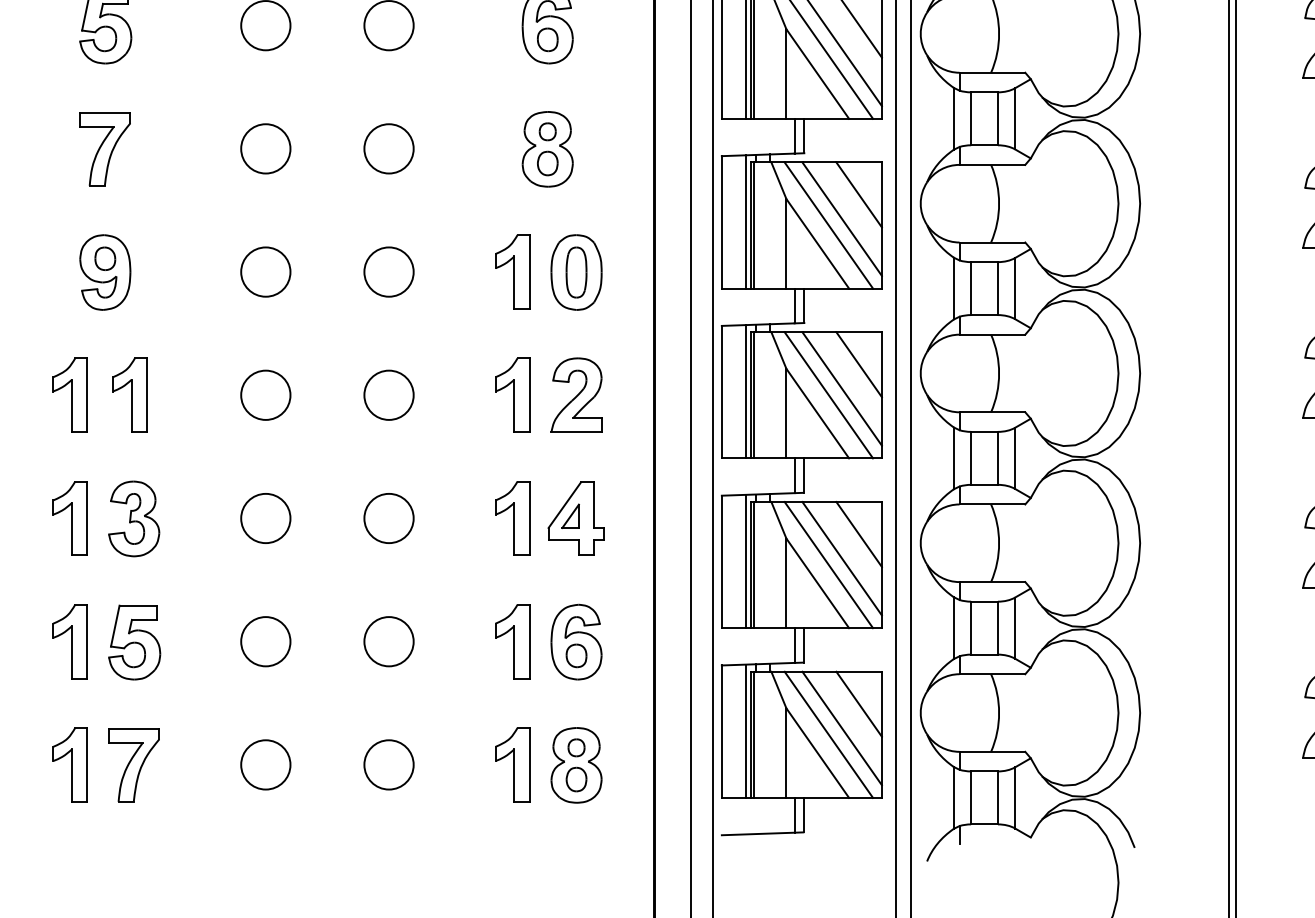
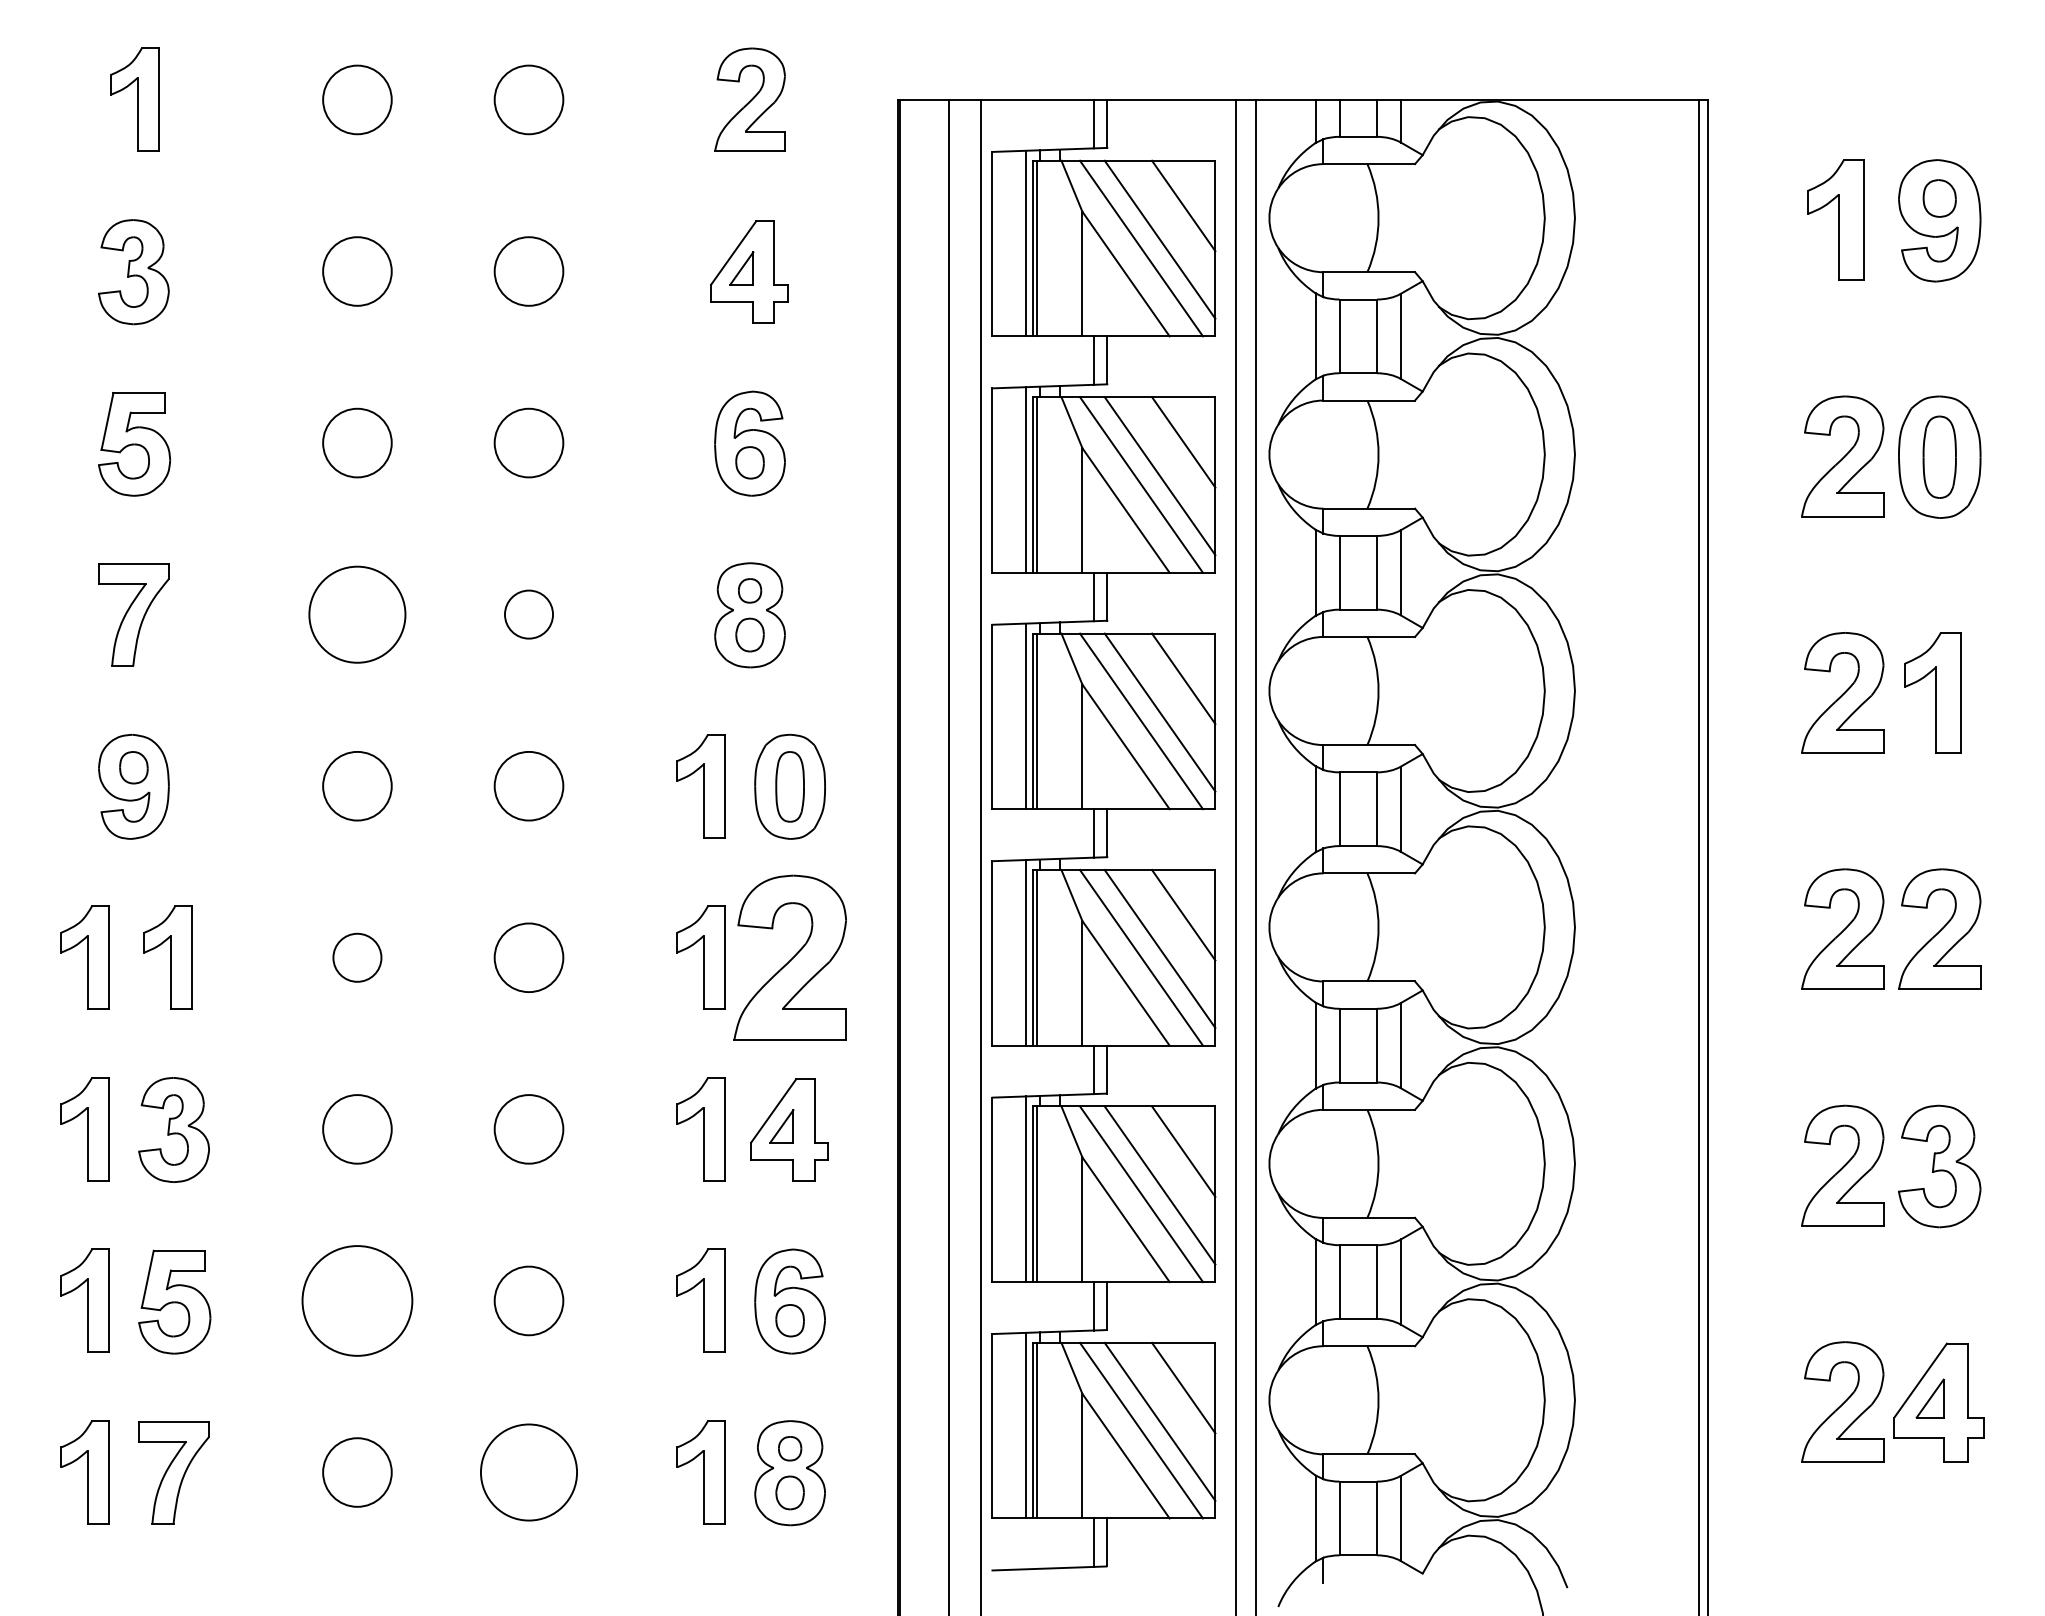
circle: (265, 148) -> (357, 614), size x1.4
circle: (388, 148) -> (528, 614), size x0.7
circle: (265, 395) -> (357, 957), size x0.7
part: (576, 395) -> (789, 957), size x1.6
circle: (265, 641) -> (357, 1300), size x1.6
circle: (388, 764) -> (528, 1472), size x1.4

